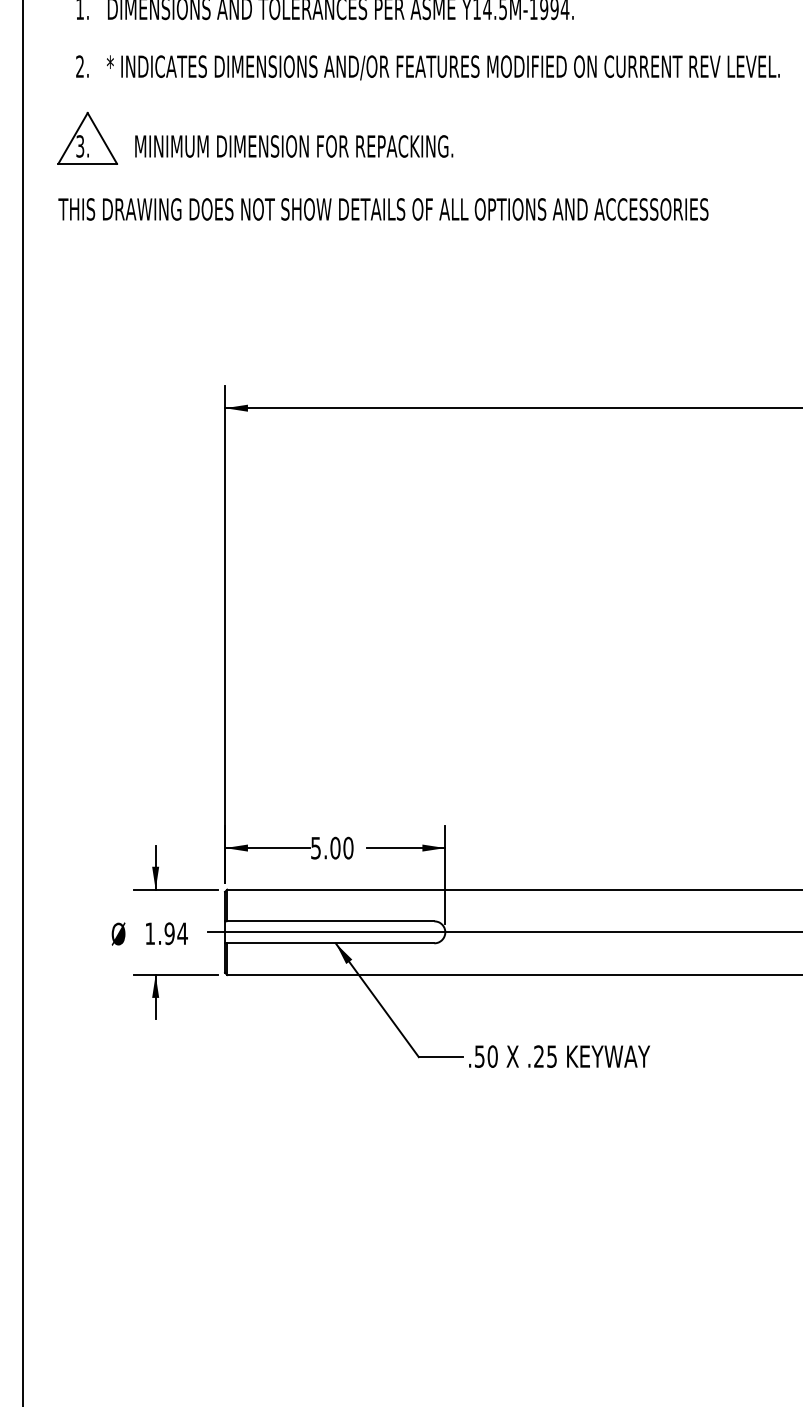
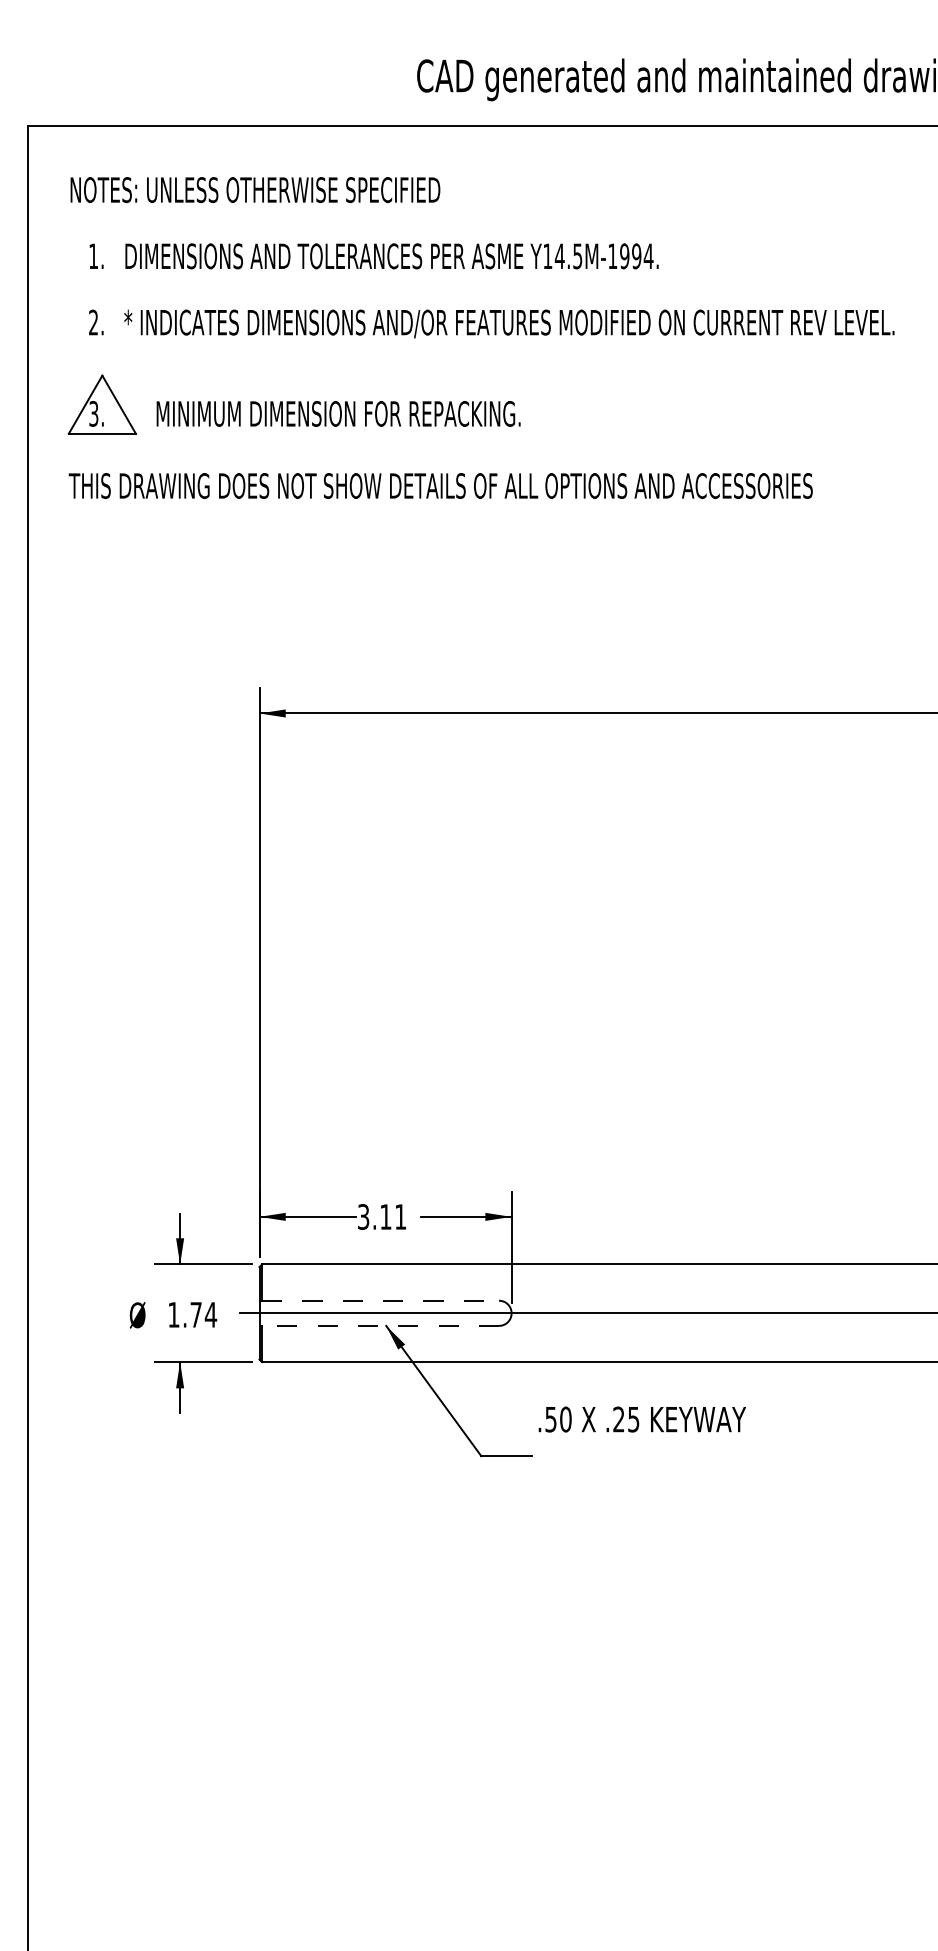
text: (332, 847) -> (382, 1216), 5.00 -> 3.11
line: (331, 921) -> (381, 1300), solid -> dashed
text: (169, 933) -> (195, 1314), 1.94 -> 1.74
line: (330, 942) -> (380, 1325), solid -> dashed
text: (558, 1056) -> (641, 1419), moved

